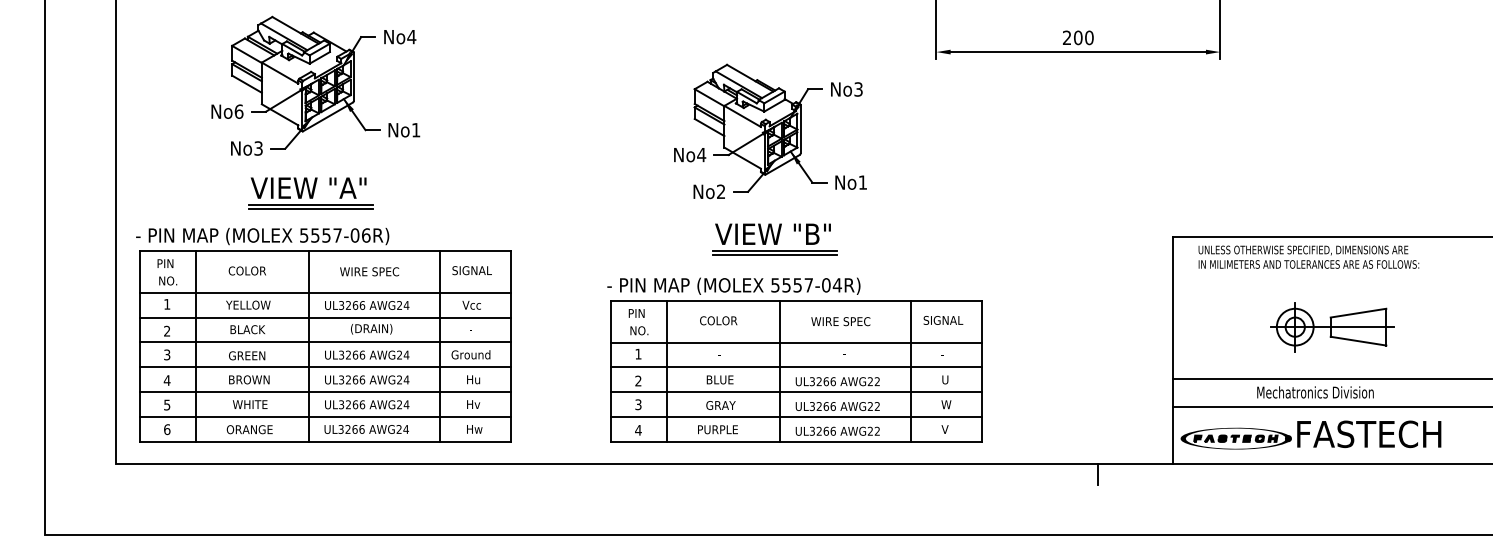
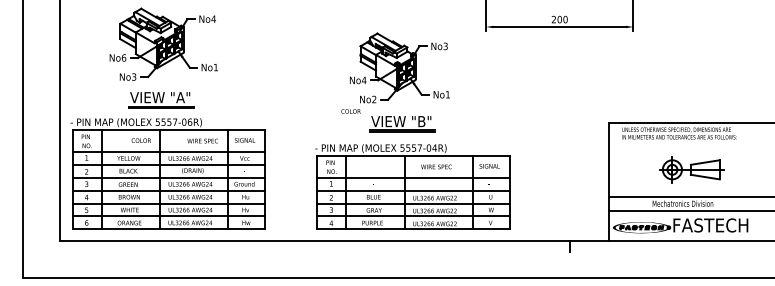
text: (245, 270) -> (140, 140), moved
text: (369, 270) -> (202, 140), moved
text: (717, 320) -> (350, 111), moved

